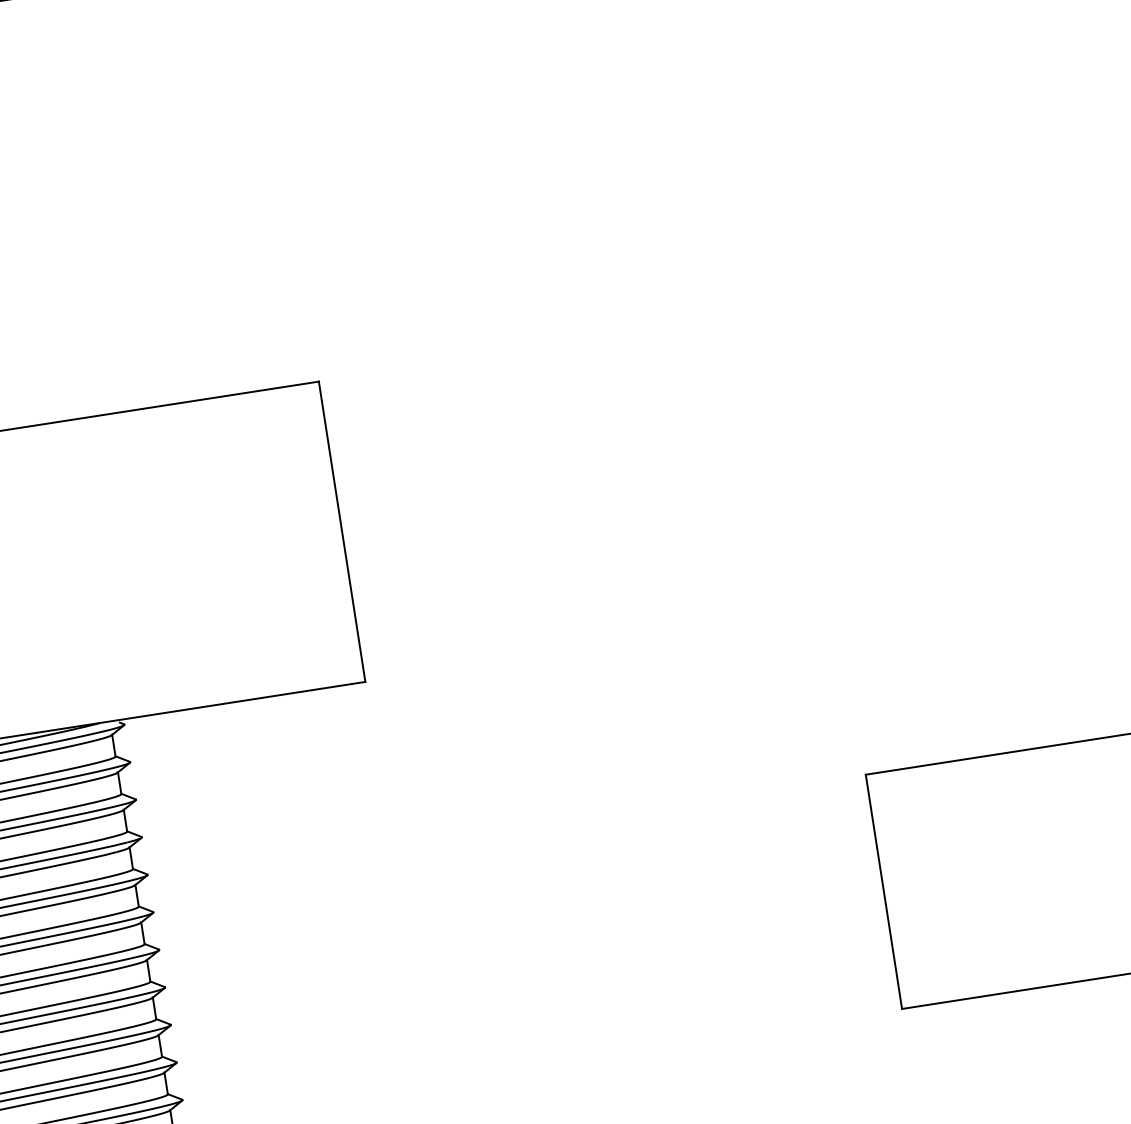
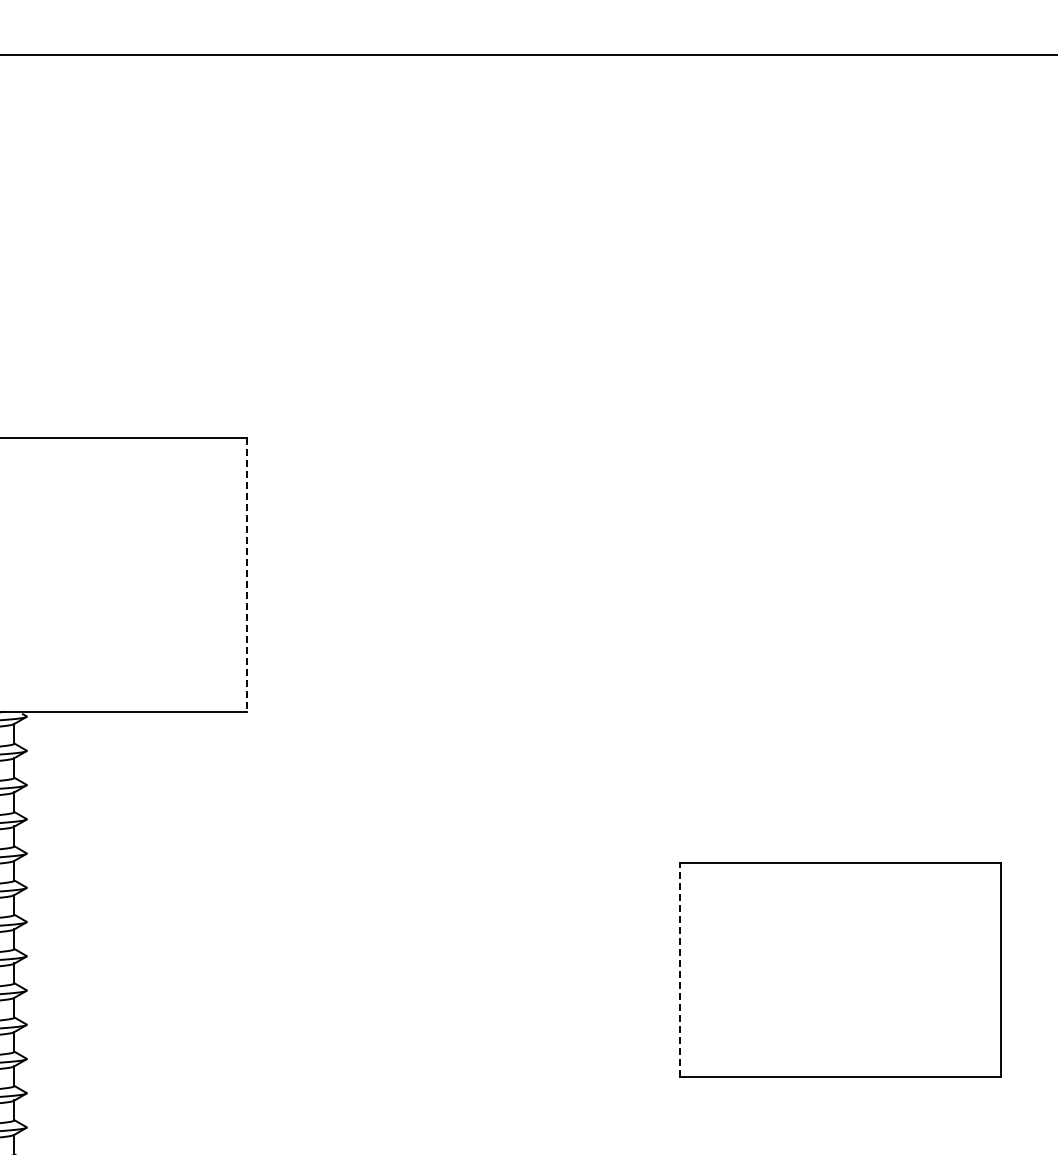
line: (342, 531) -> (247, 574), solid -> dashed
line: (884, 892) -> (680, 970), solid -> dashed

